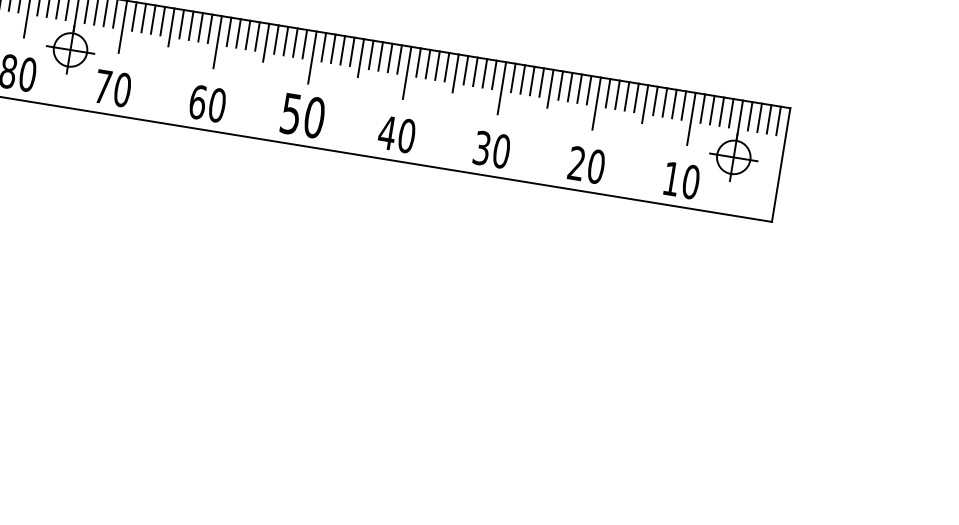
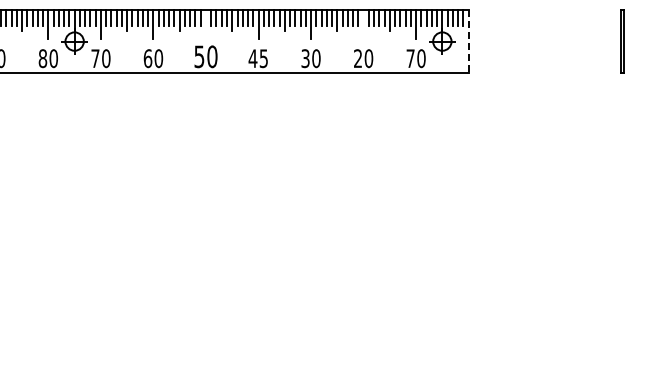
line: (311, 57) -> (205, 24), removed
line: (596, 103) -> (363, 24), removed
text: (406, 135) -> (263, 58), 40 -> 45
line: (780, 164) -> (468, 41), solid -> dashed
text: (671, 178) -> (410, 58), 10 -> 70

